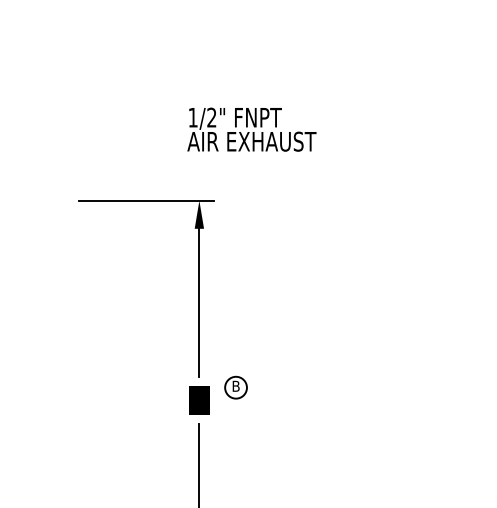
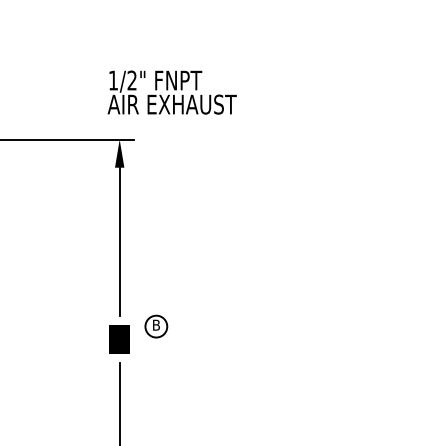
text: (251, 129) -> (171, 92), moved

